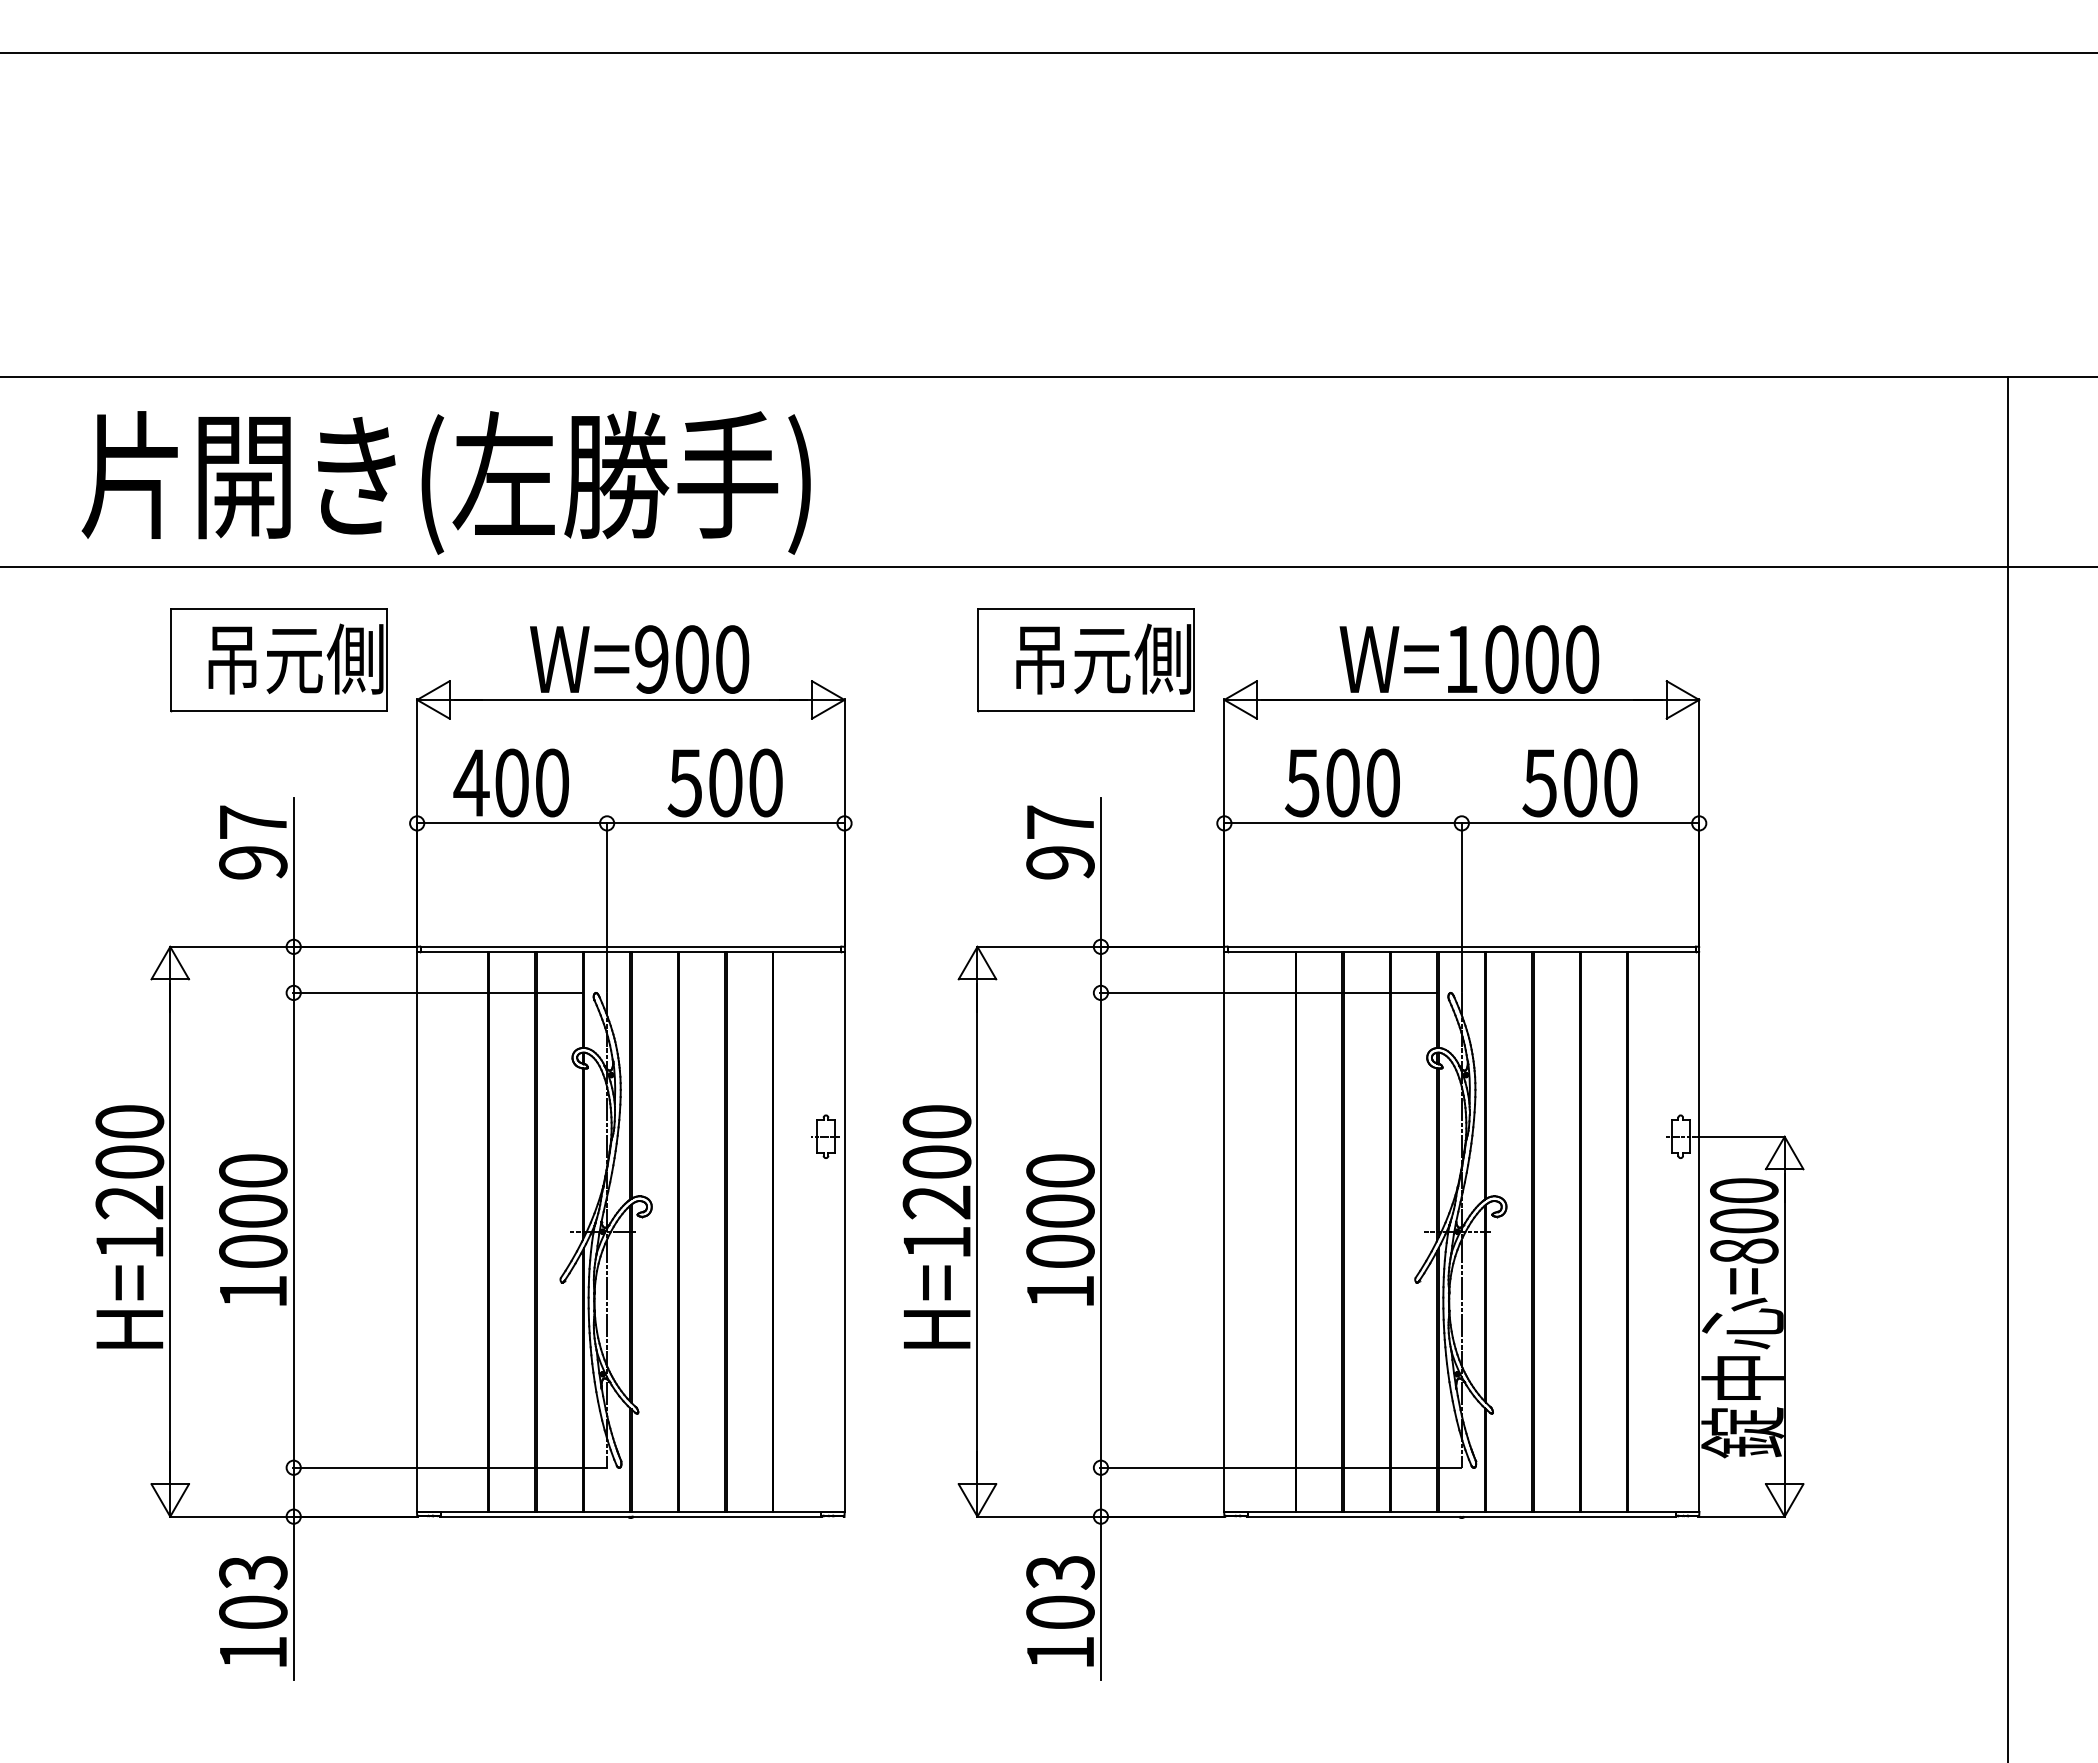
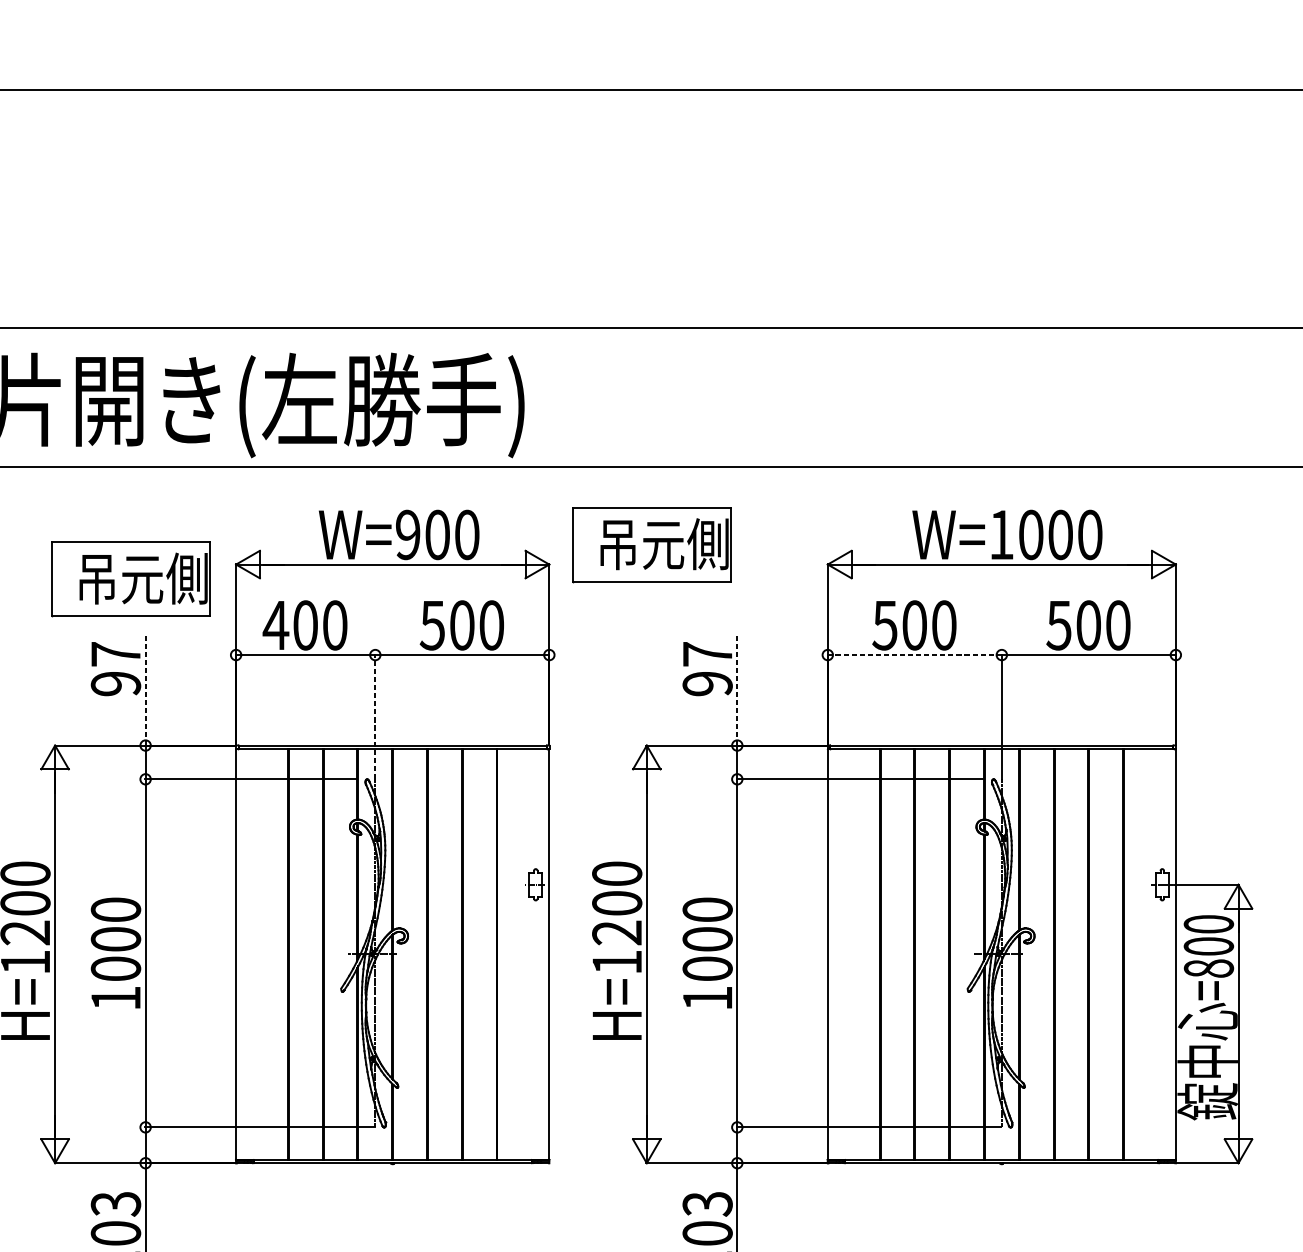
part: (278, 660) -> (130, 579), moved
part: (1085, 660) -> (651, 545), moved
line: (1343, 823) -> (915, 655), solid -> dashed
line: (293, 872) -> (145, 691), solid -> dashed
line: (1100, 872) -> (736, 691), solid -> dashed
line: (607, 907) -> (375, 716), solid -> dashed

